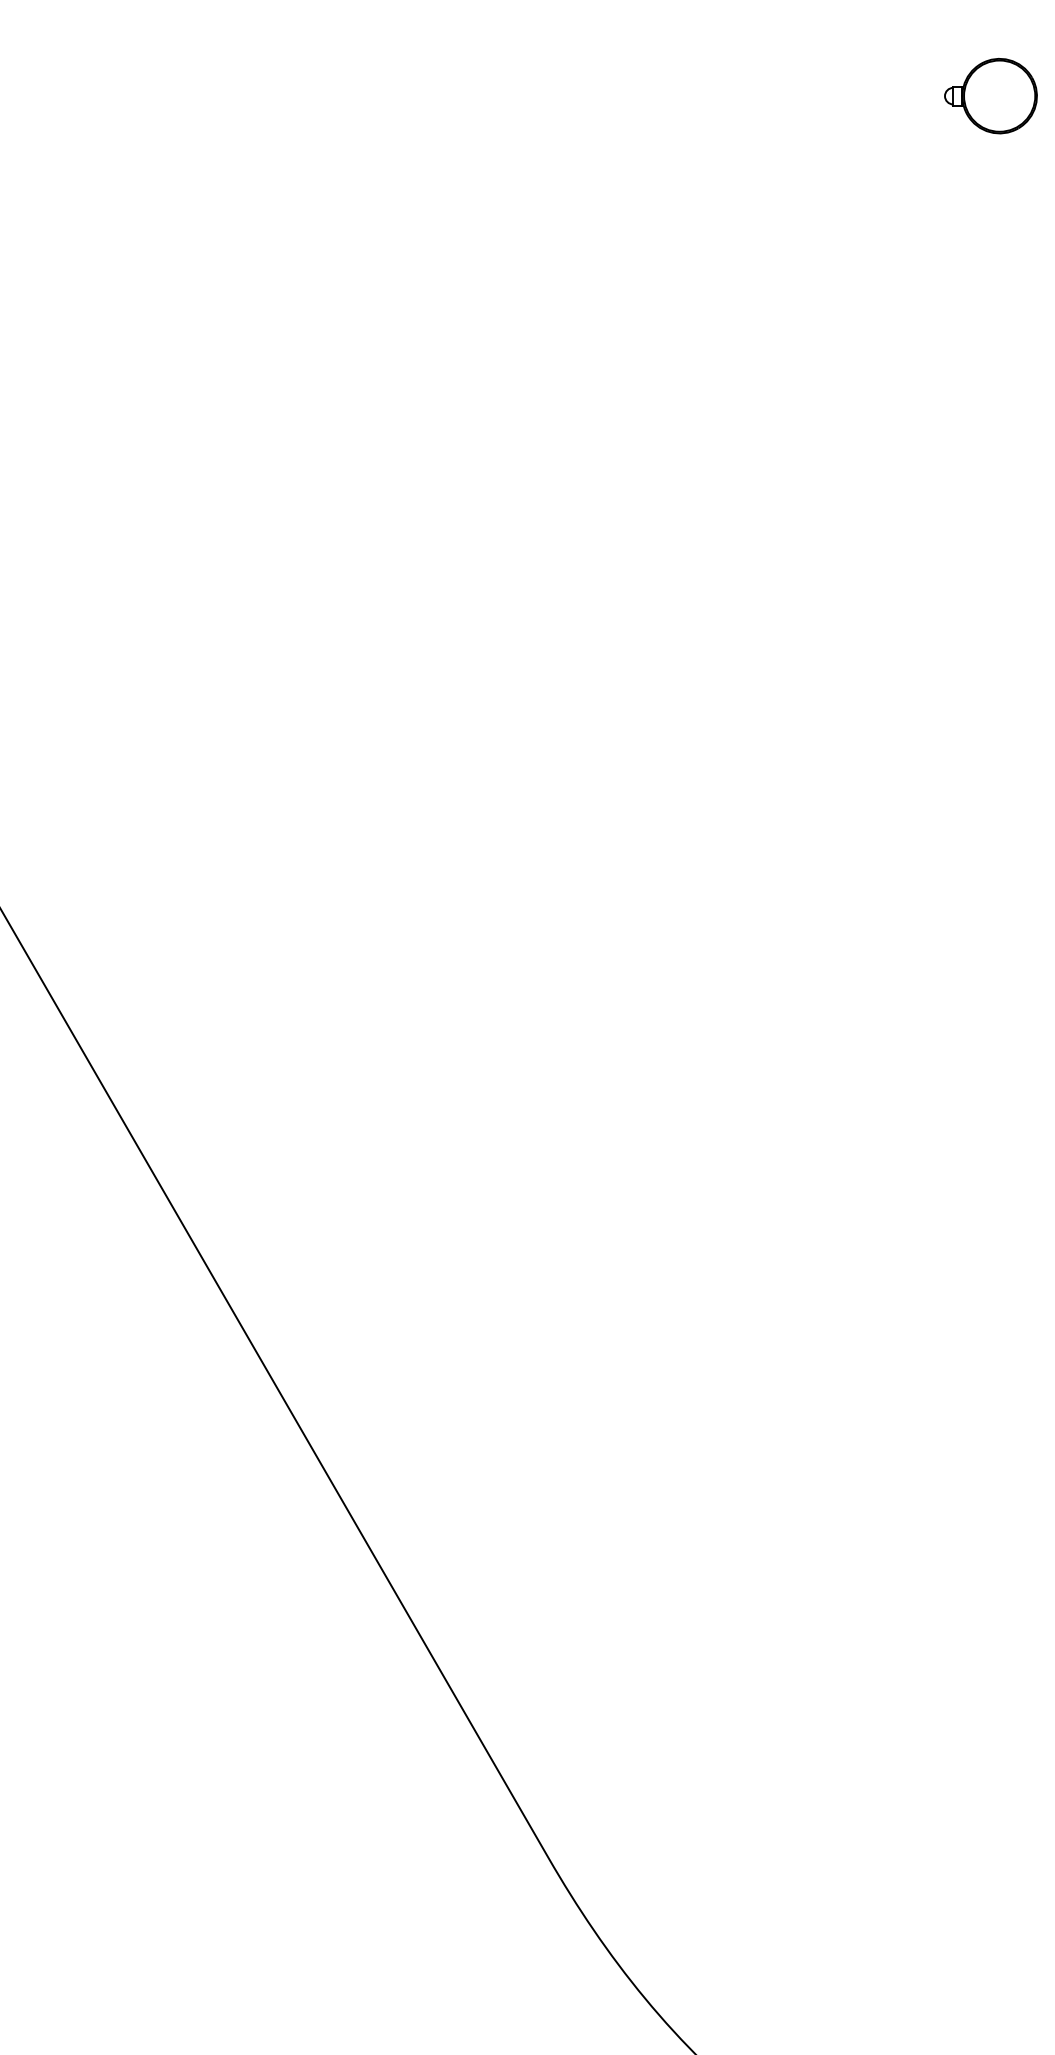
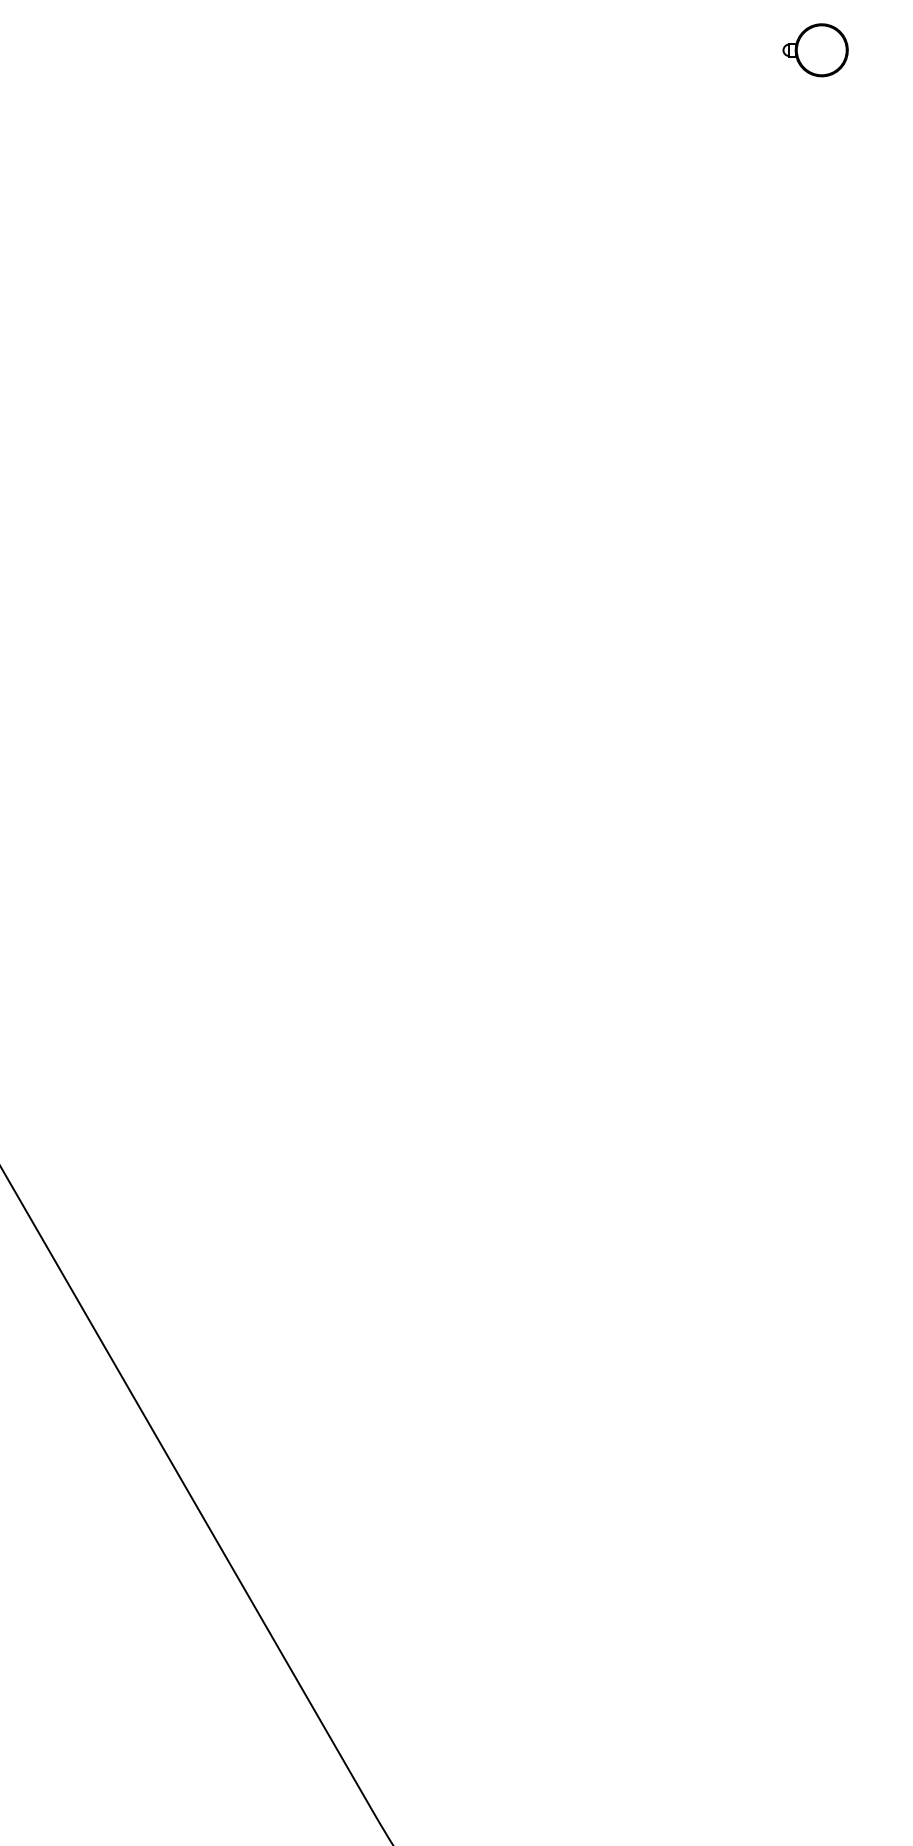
part: (990, 96) -> (815, 50), size x0.7

